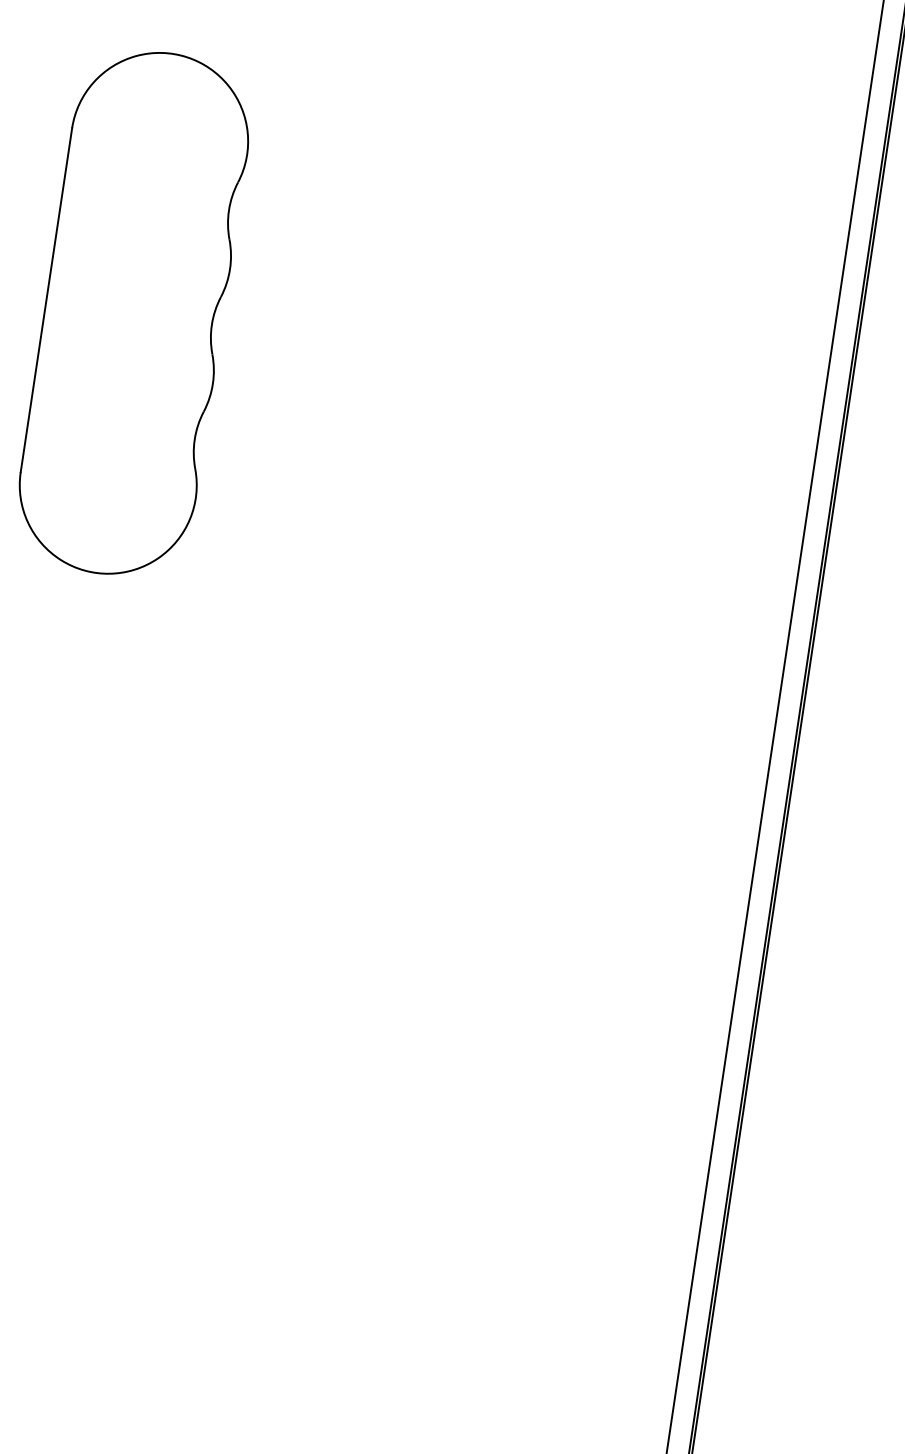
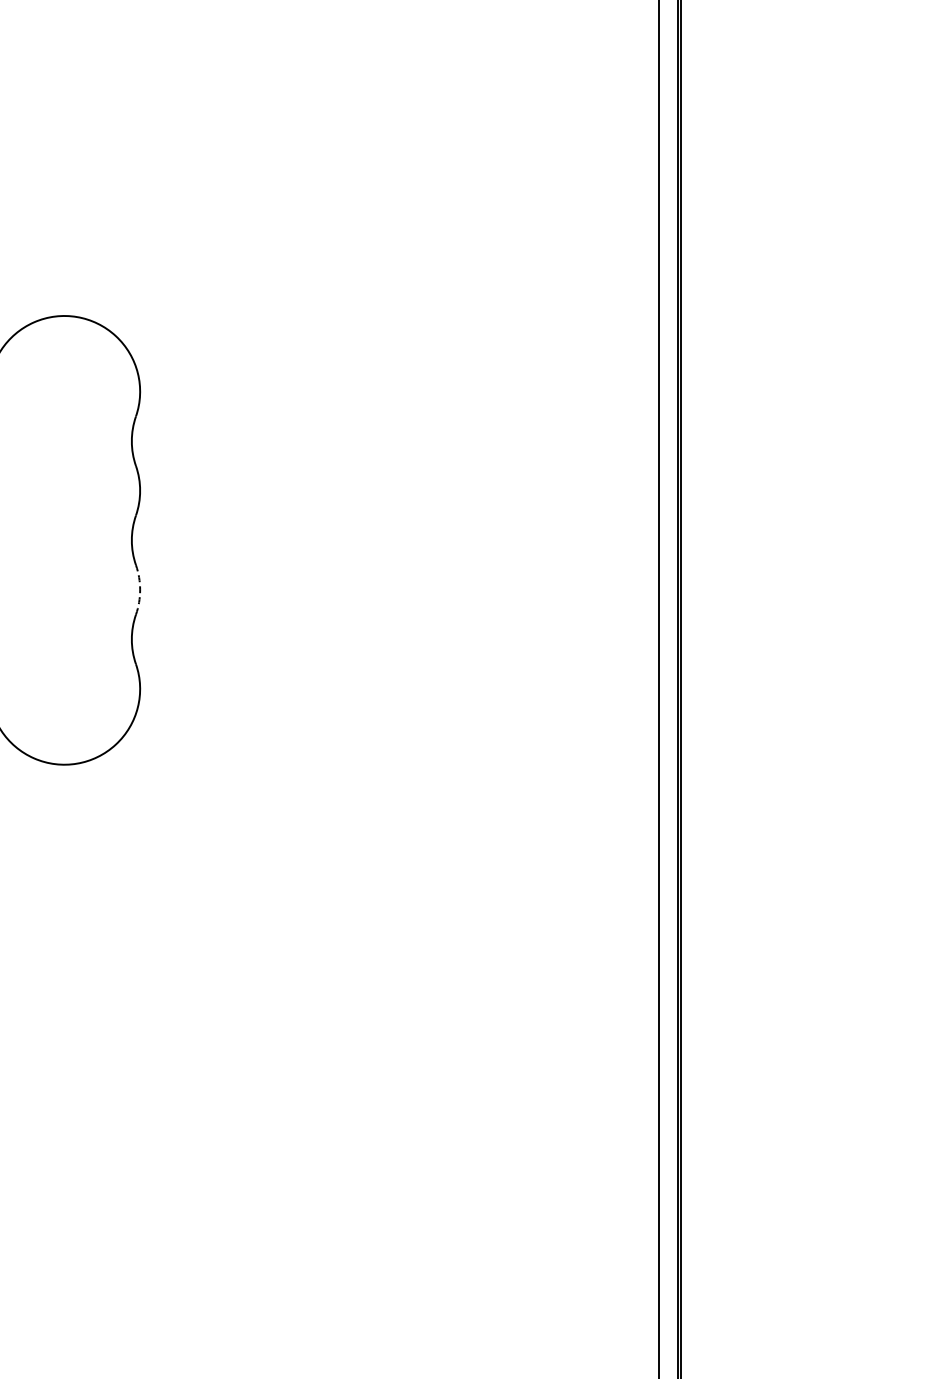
arc: (213, 383) -> (140, 589), solid -> dashed

